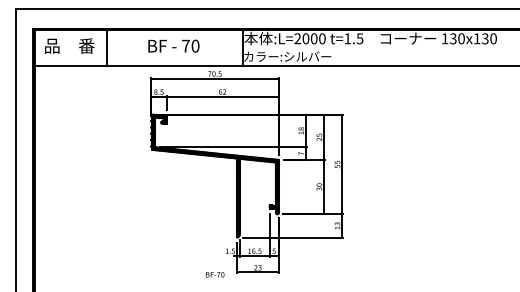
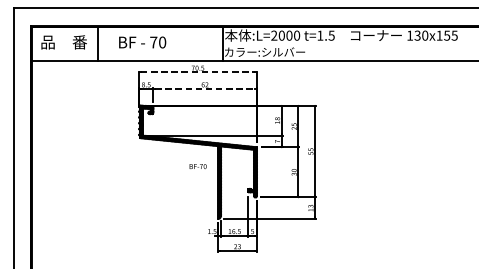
text: (489, 38) -> (451, 35), 130x130 -> 130x155
text: (173, 45) -> (142, 41), moved
line: (214, 78) -> (197, 72), solid -> dashed
line: (223, 96) -> (205, 88), solid -> dashed
text: (214, 274) -> (197, 166), moved

